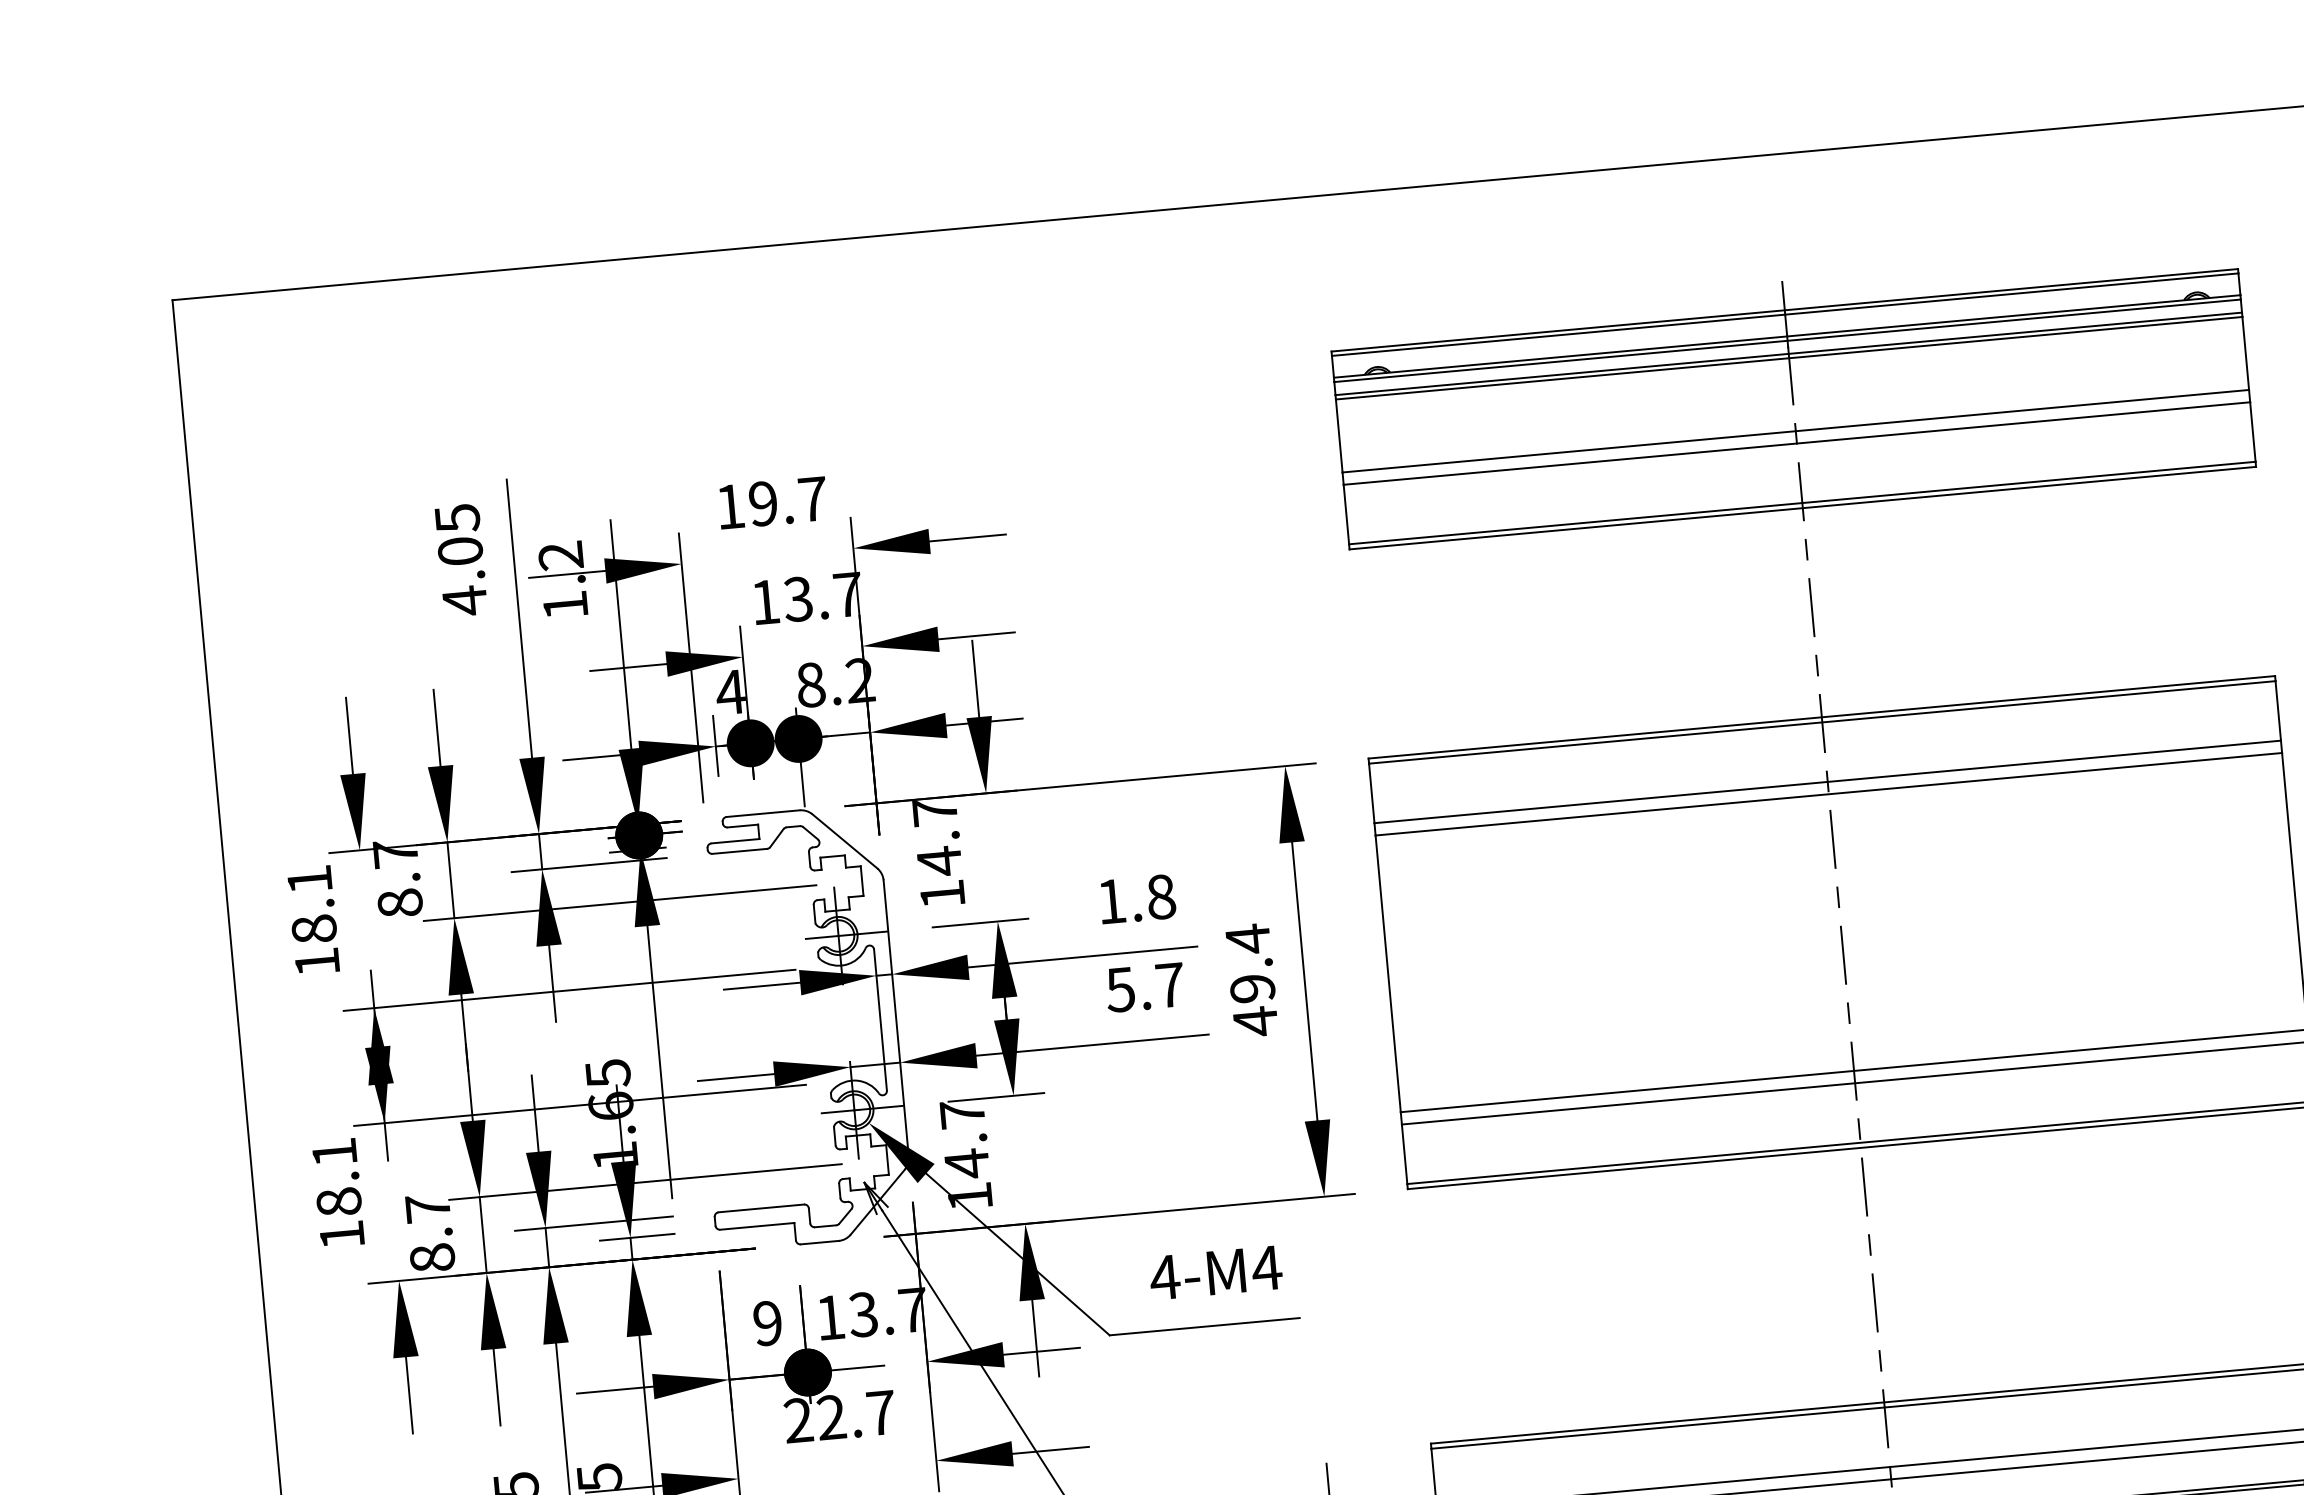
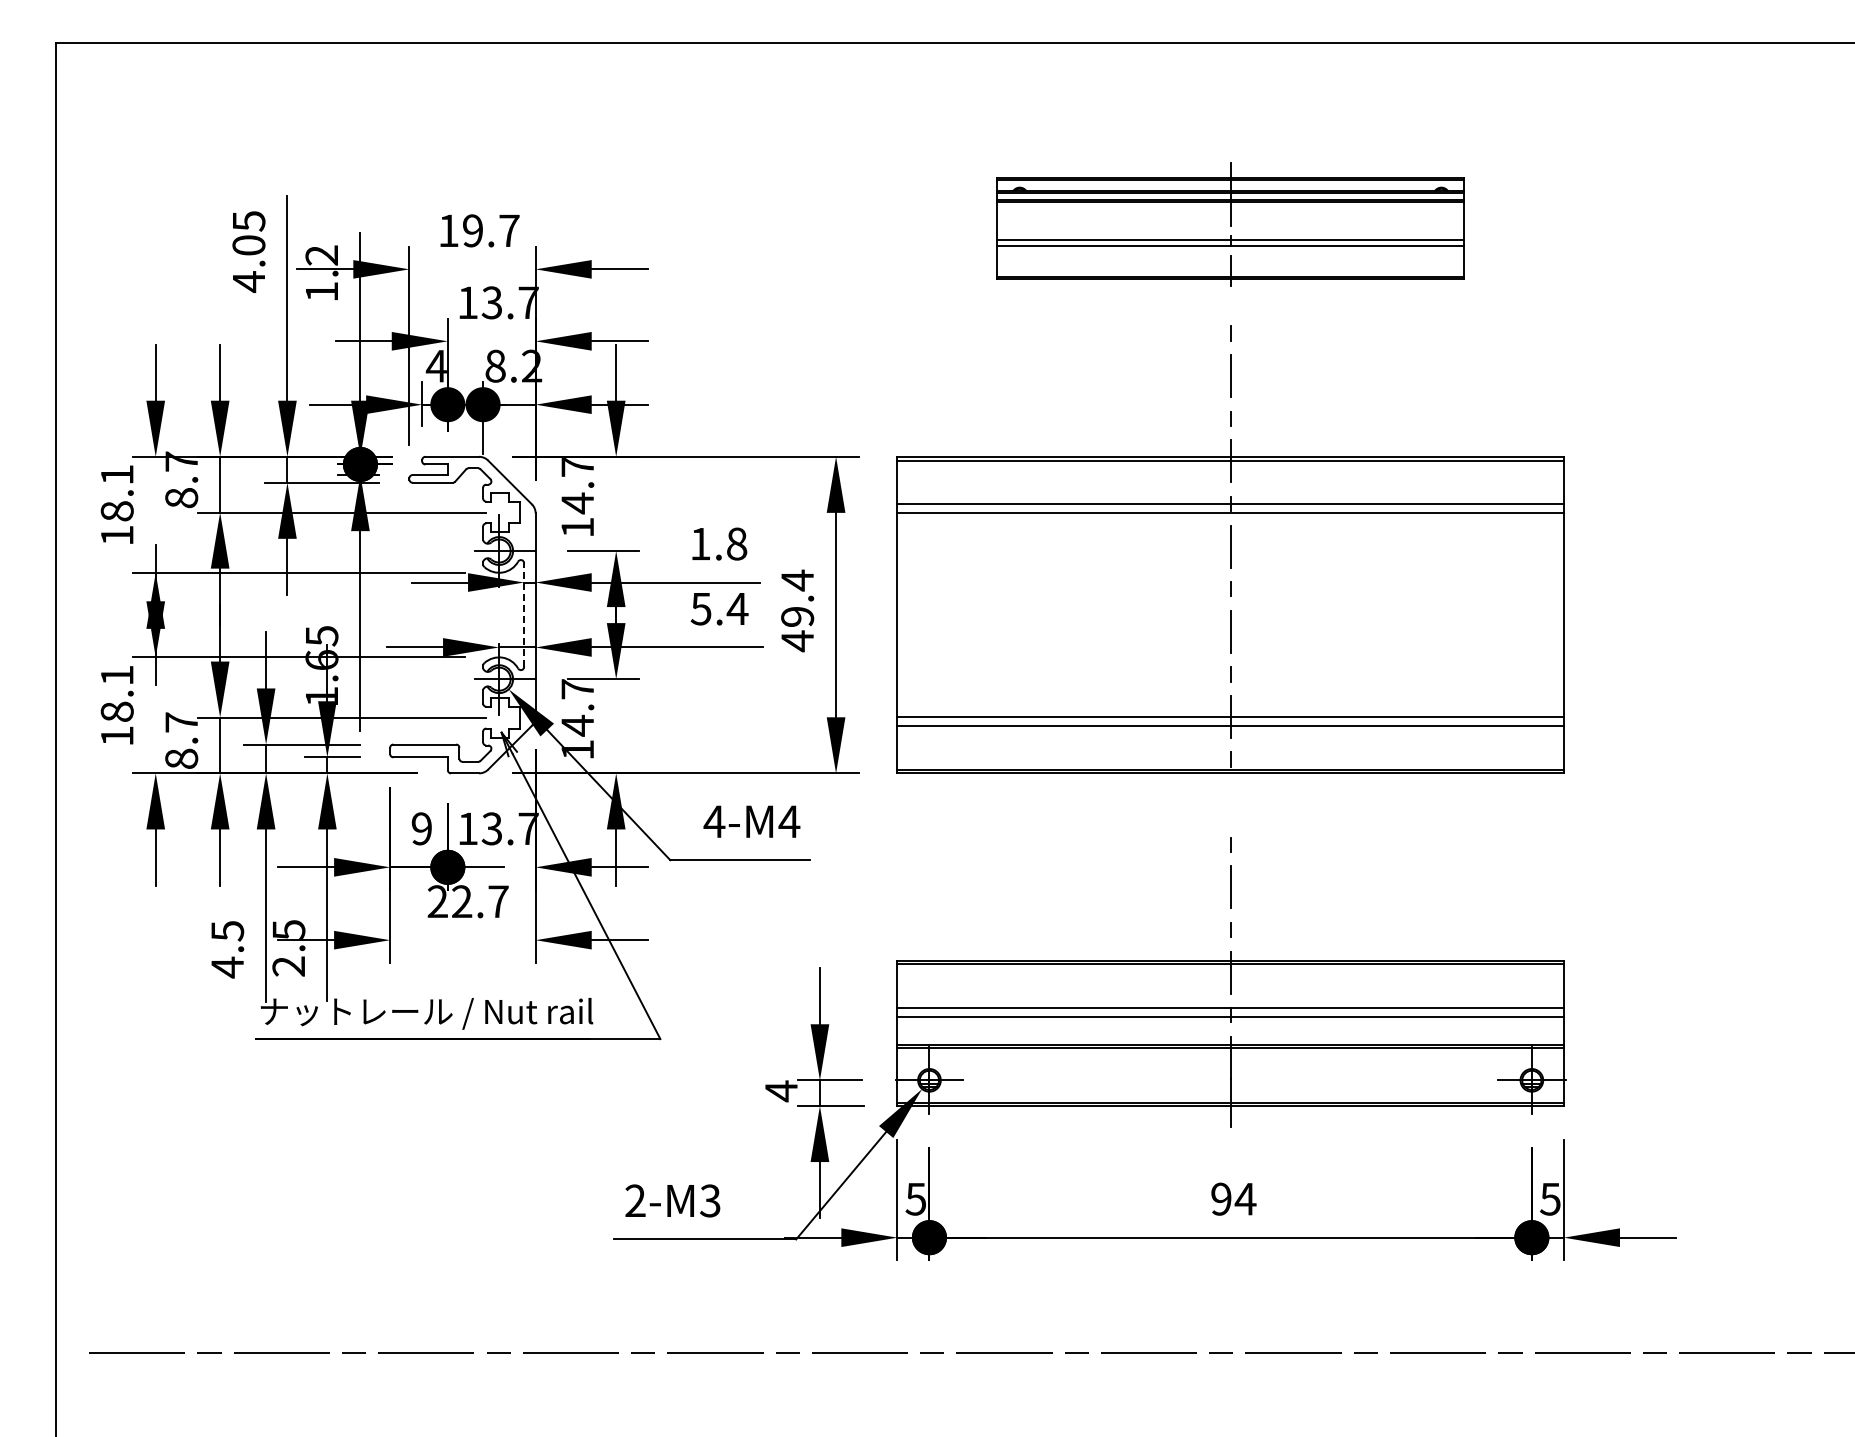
part: (1792, 401) -> (1230, 224), size x0.7
text: (1169, 984) -> (737, 608), 5.7 -> 5.4
line: (881, 1020) -> (524, 615), solid -> dashed
line: (1864, 1187) -> (1230, 802), removed

